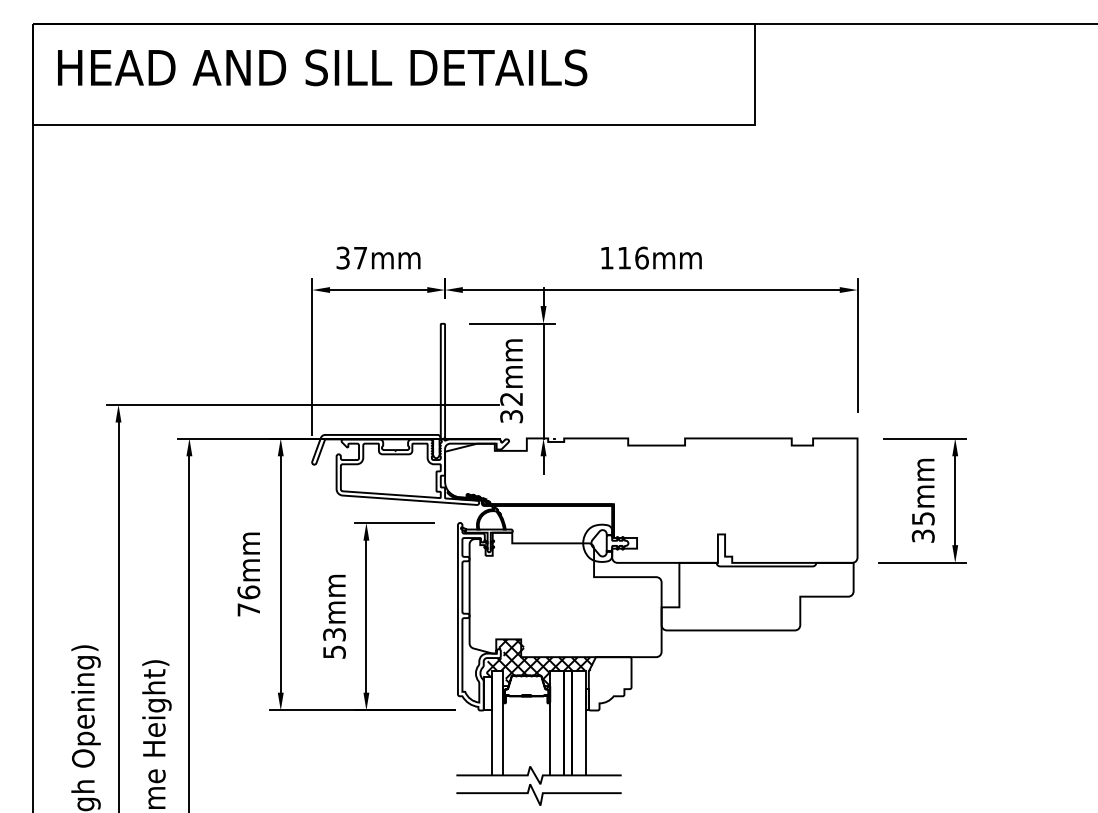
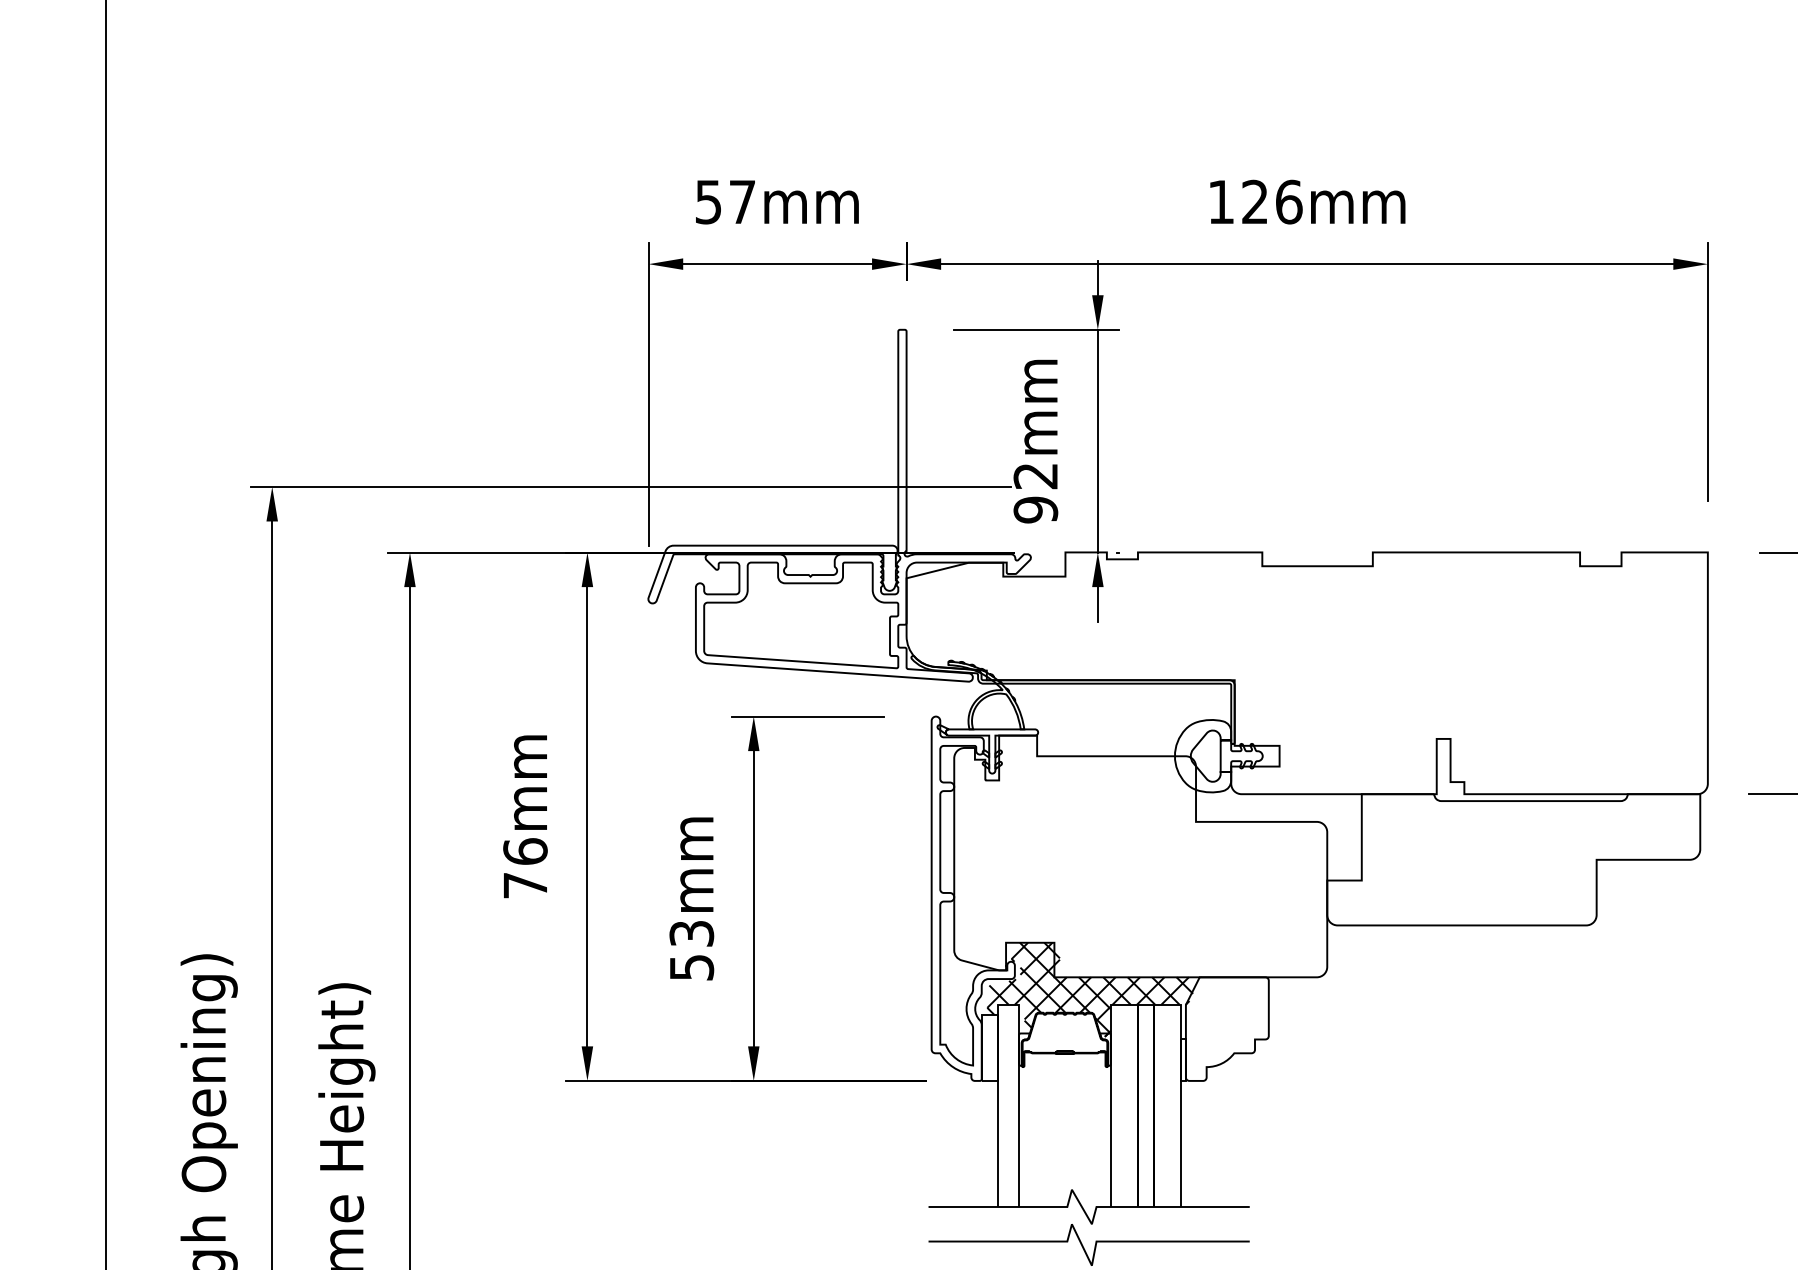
text: (343, 257) -> (709, 200), 37mm -> 57mm
text: (623, 257) -> (1253, 200), 116mm -> 126mm
text: (511, 416) -> (1035, 509), 32mm -> 92mm

